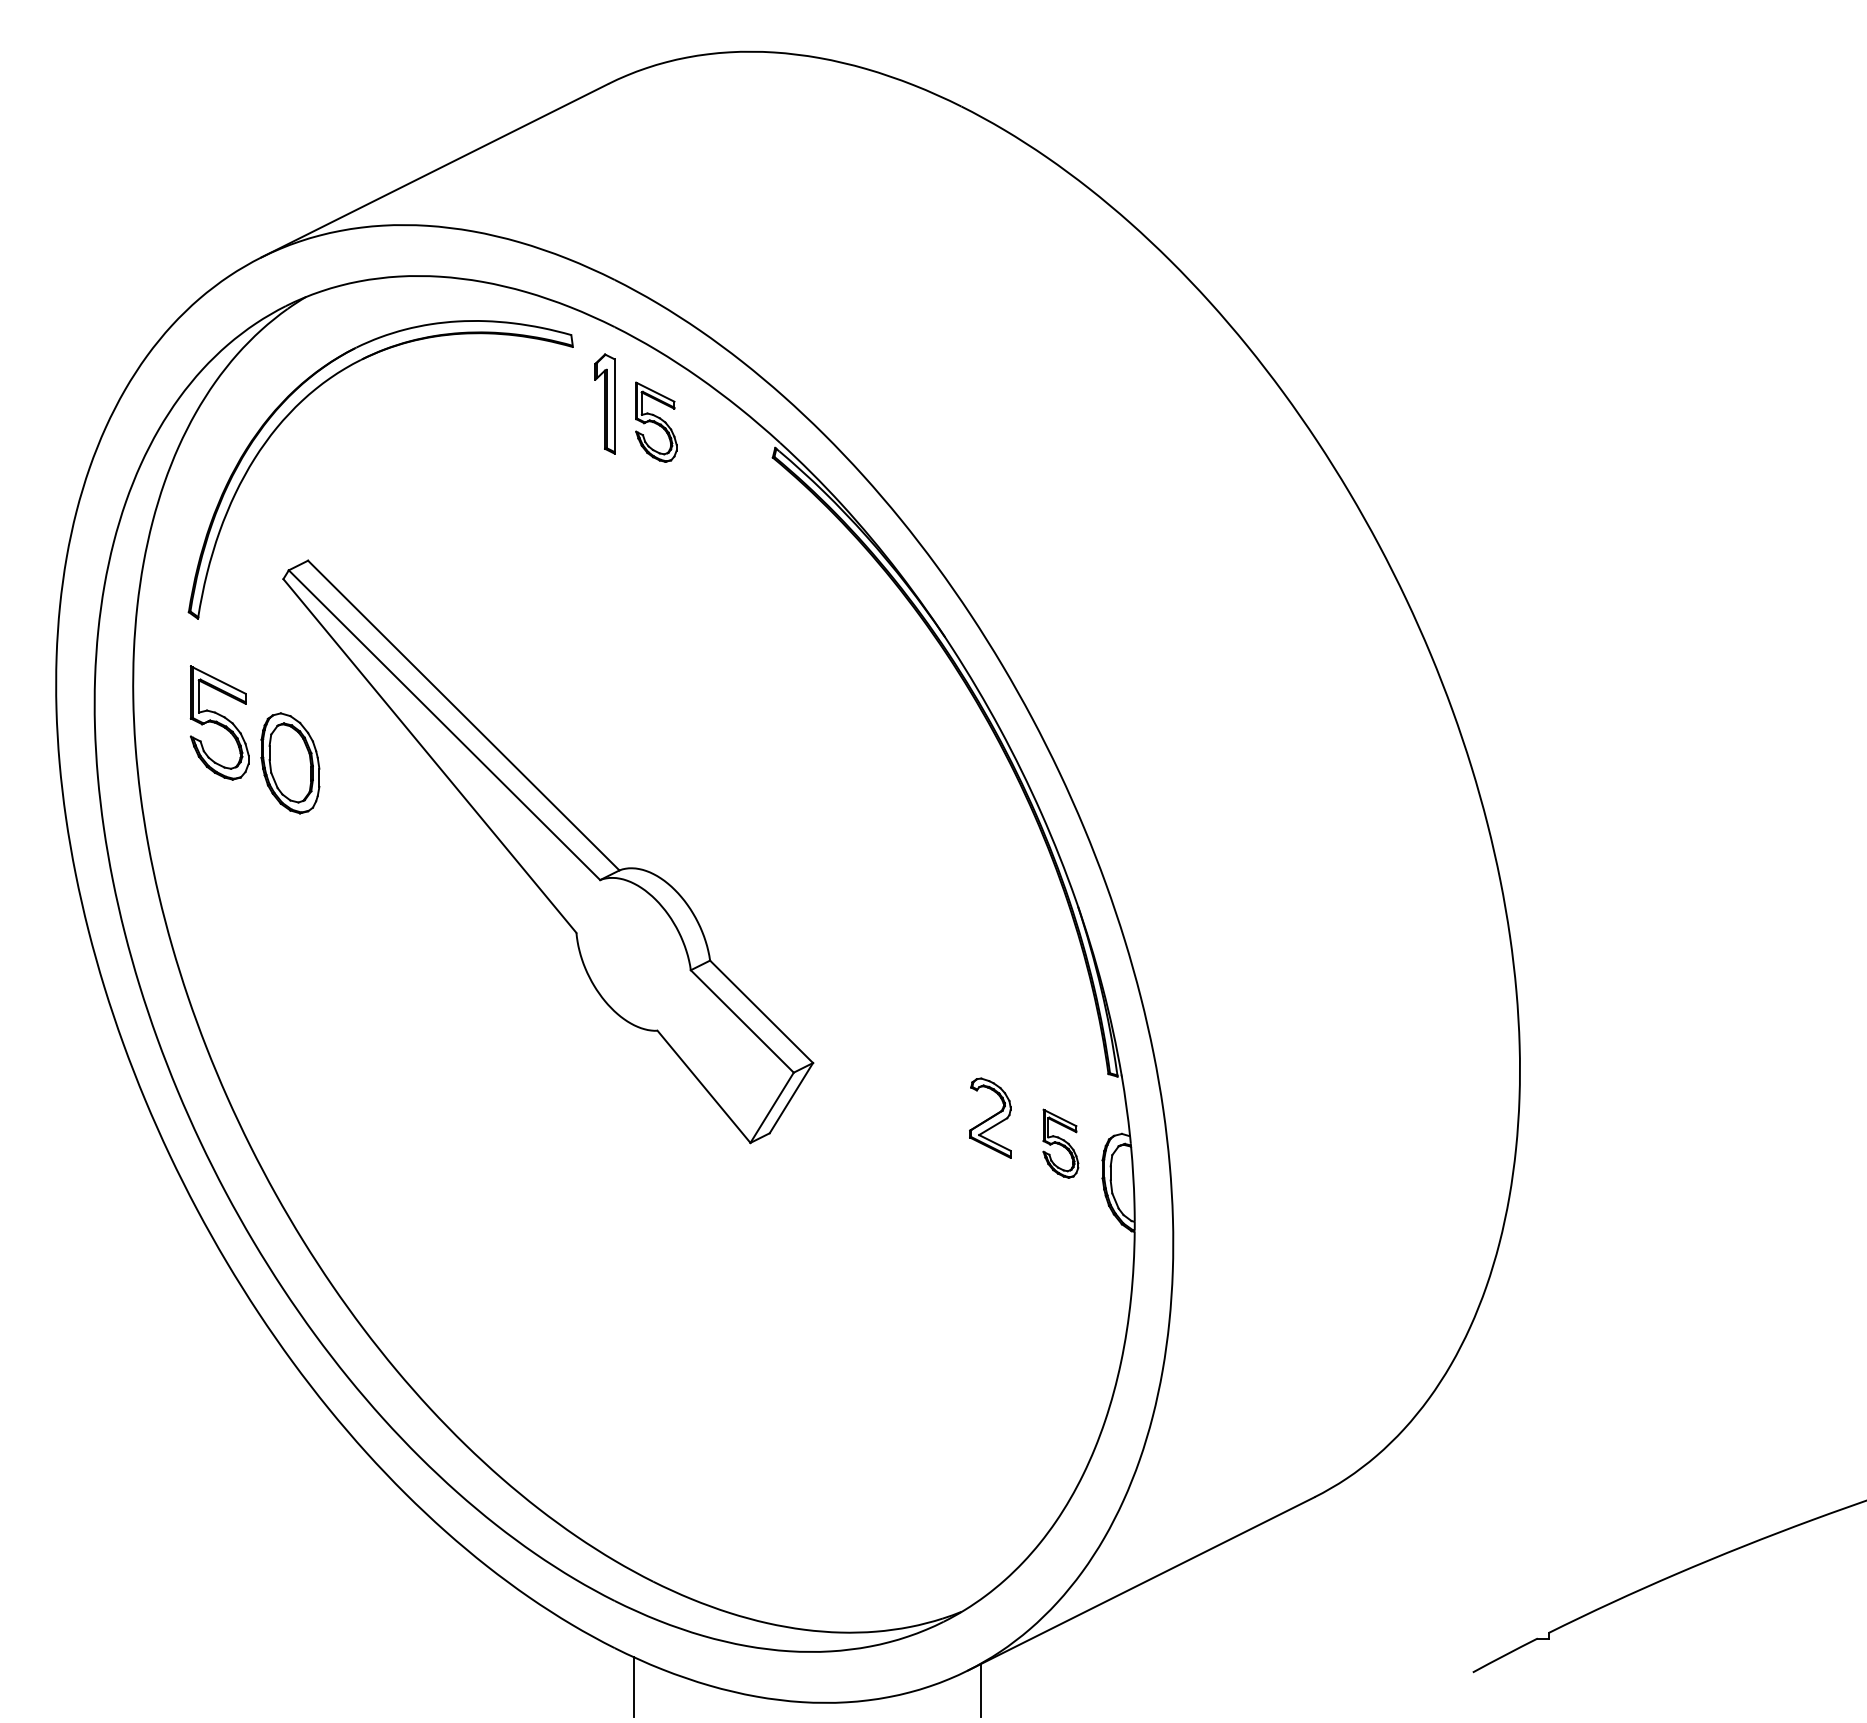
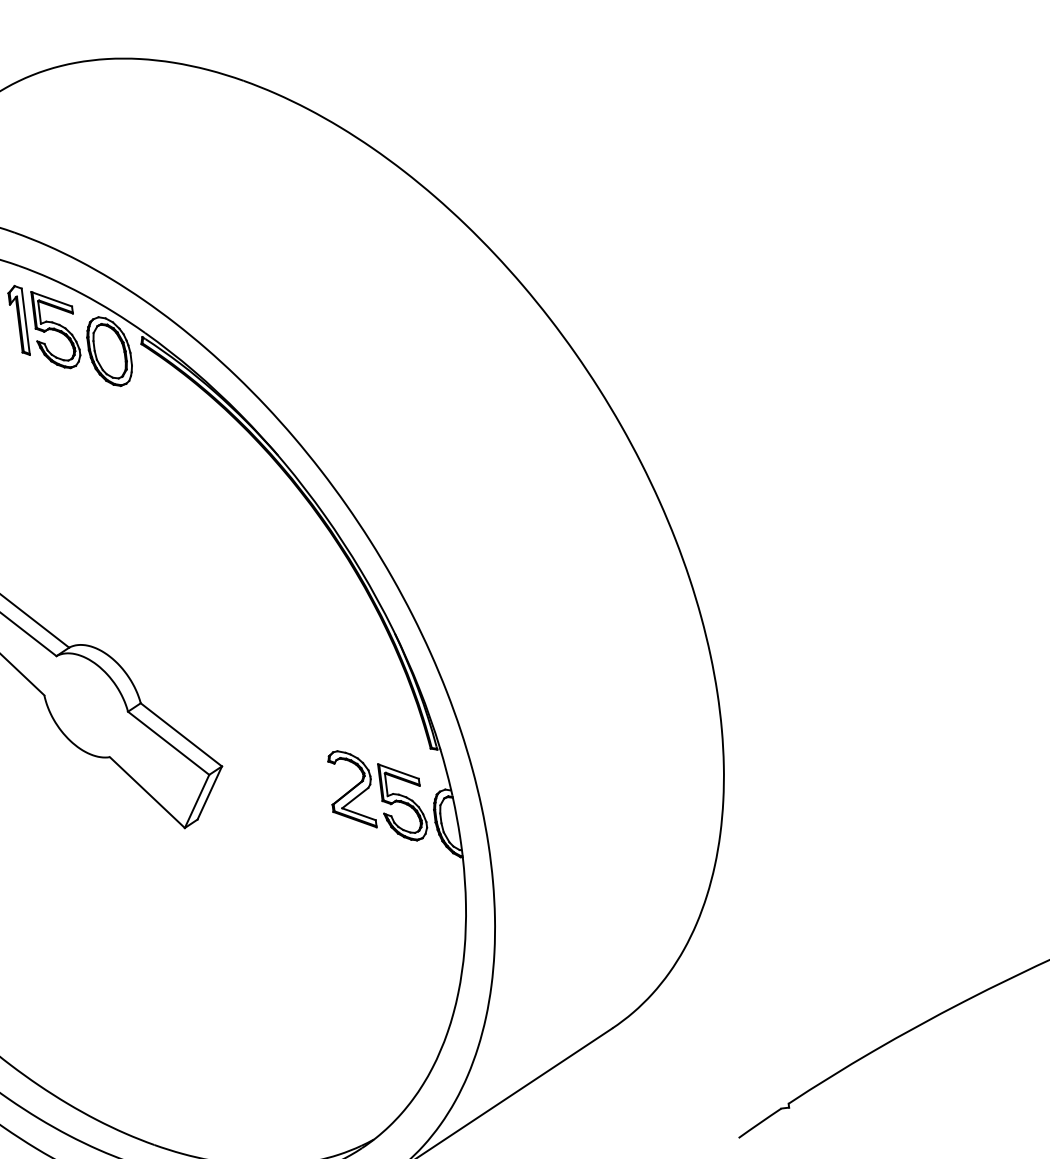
part: (656, 421) -> (56, 328), size x1.43
part: (726, 462) -> (109, 351), added
part: (990, 1117) -> (351, 789), size x1.43
part: (1060, 1143) -> (402, 801), size x1.67

